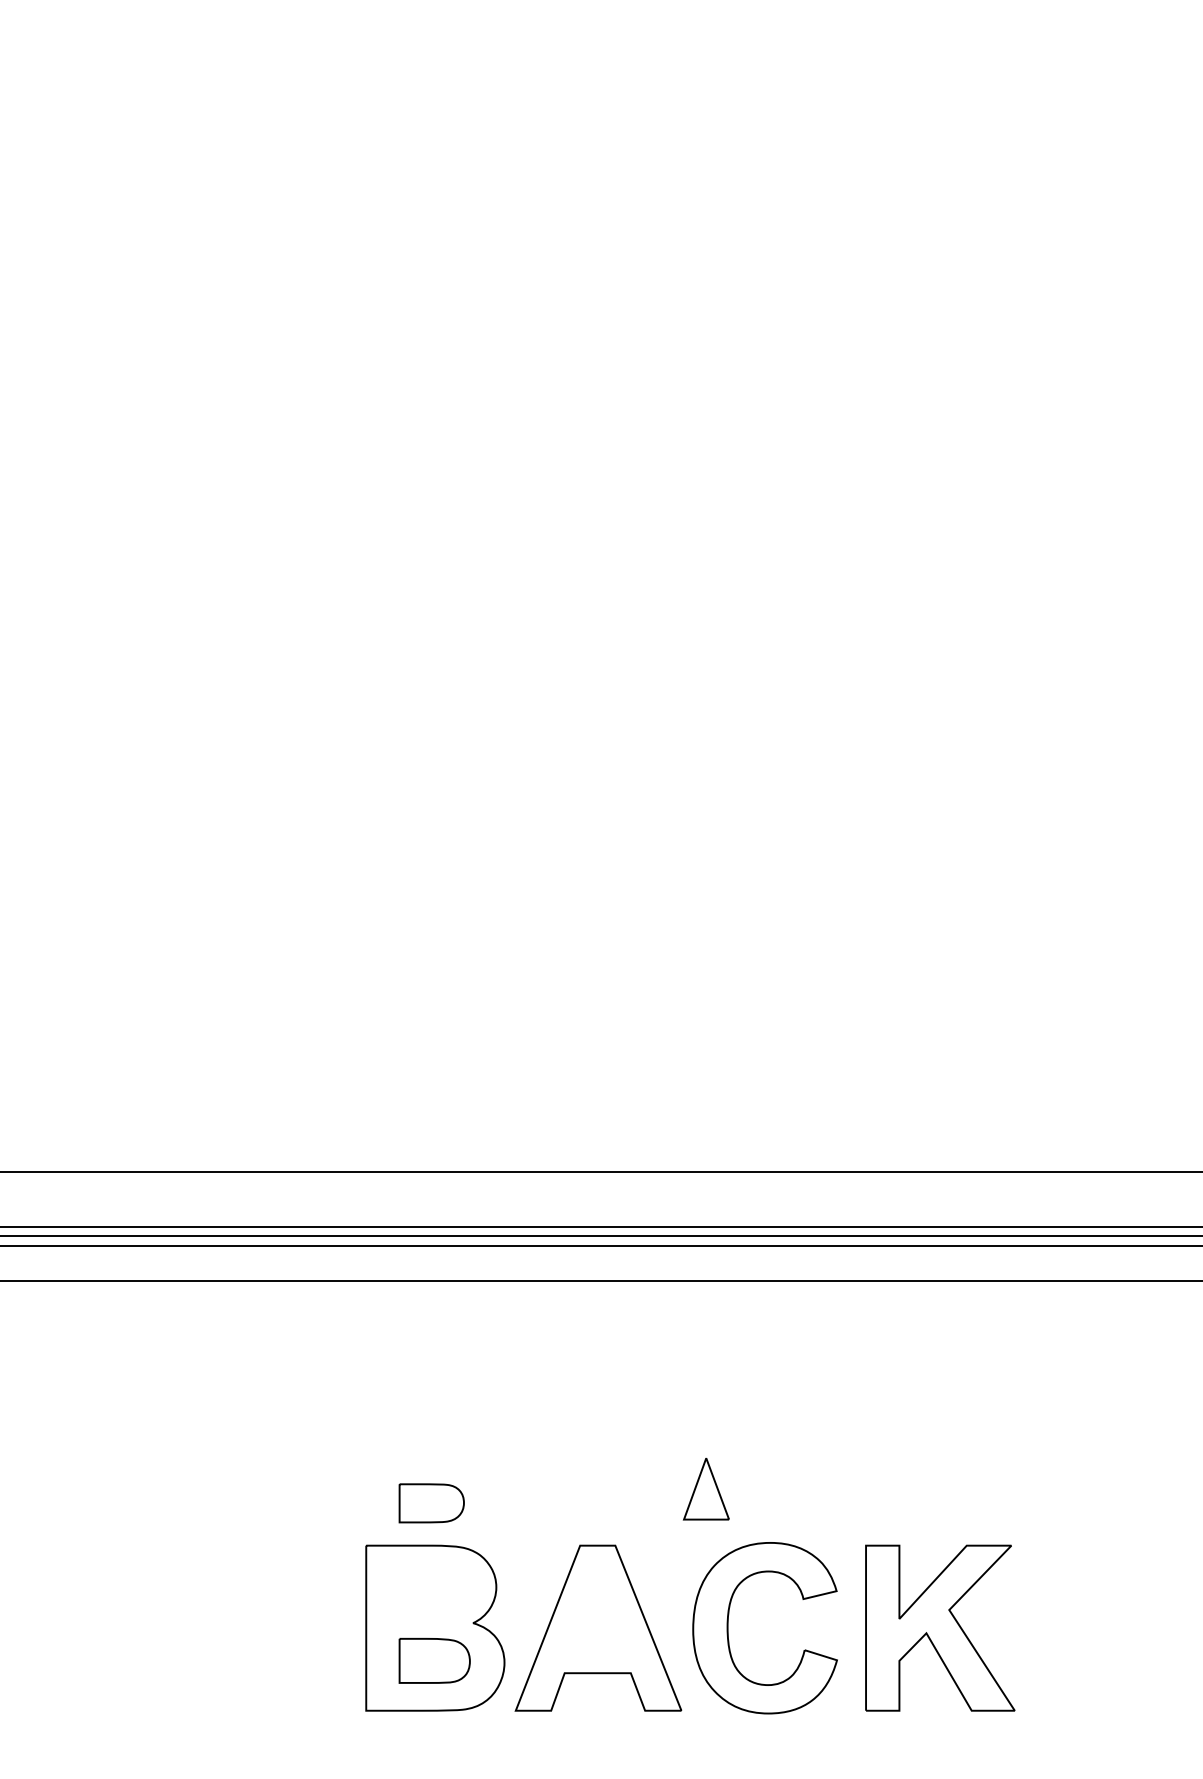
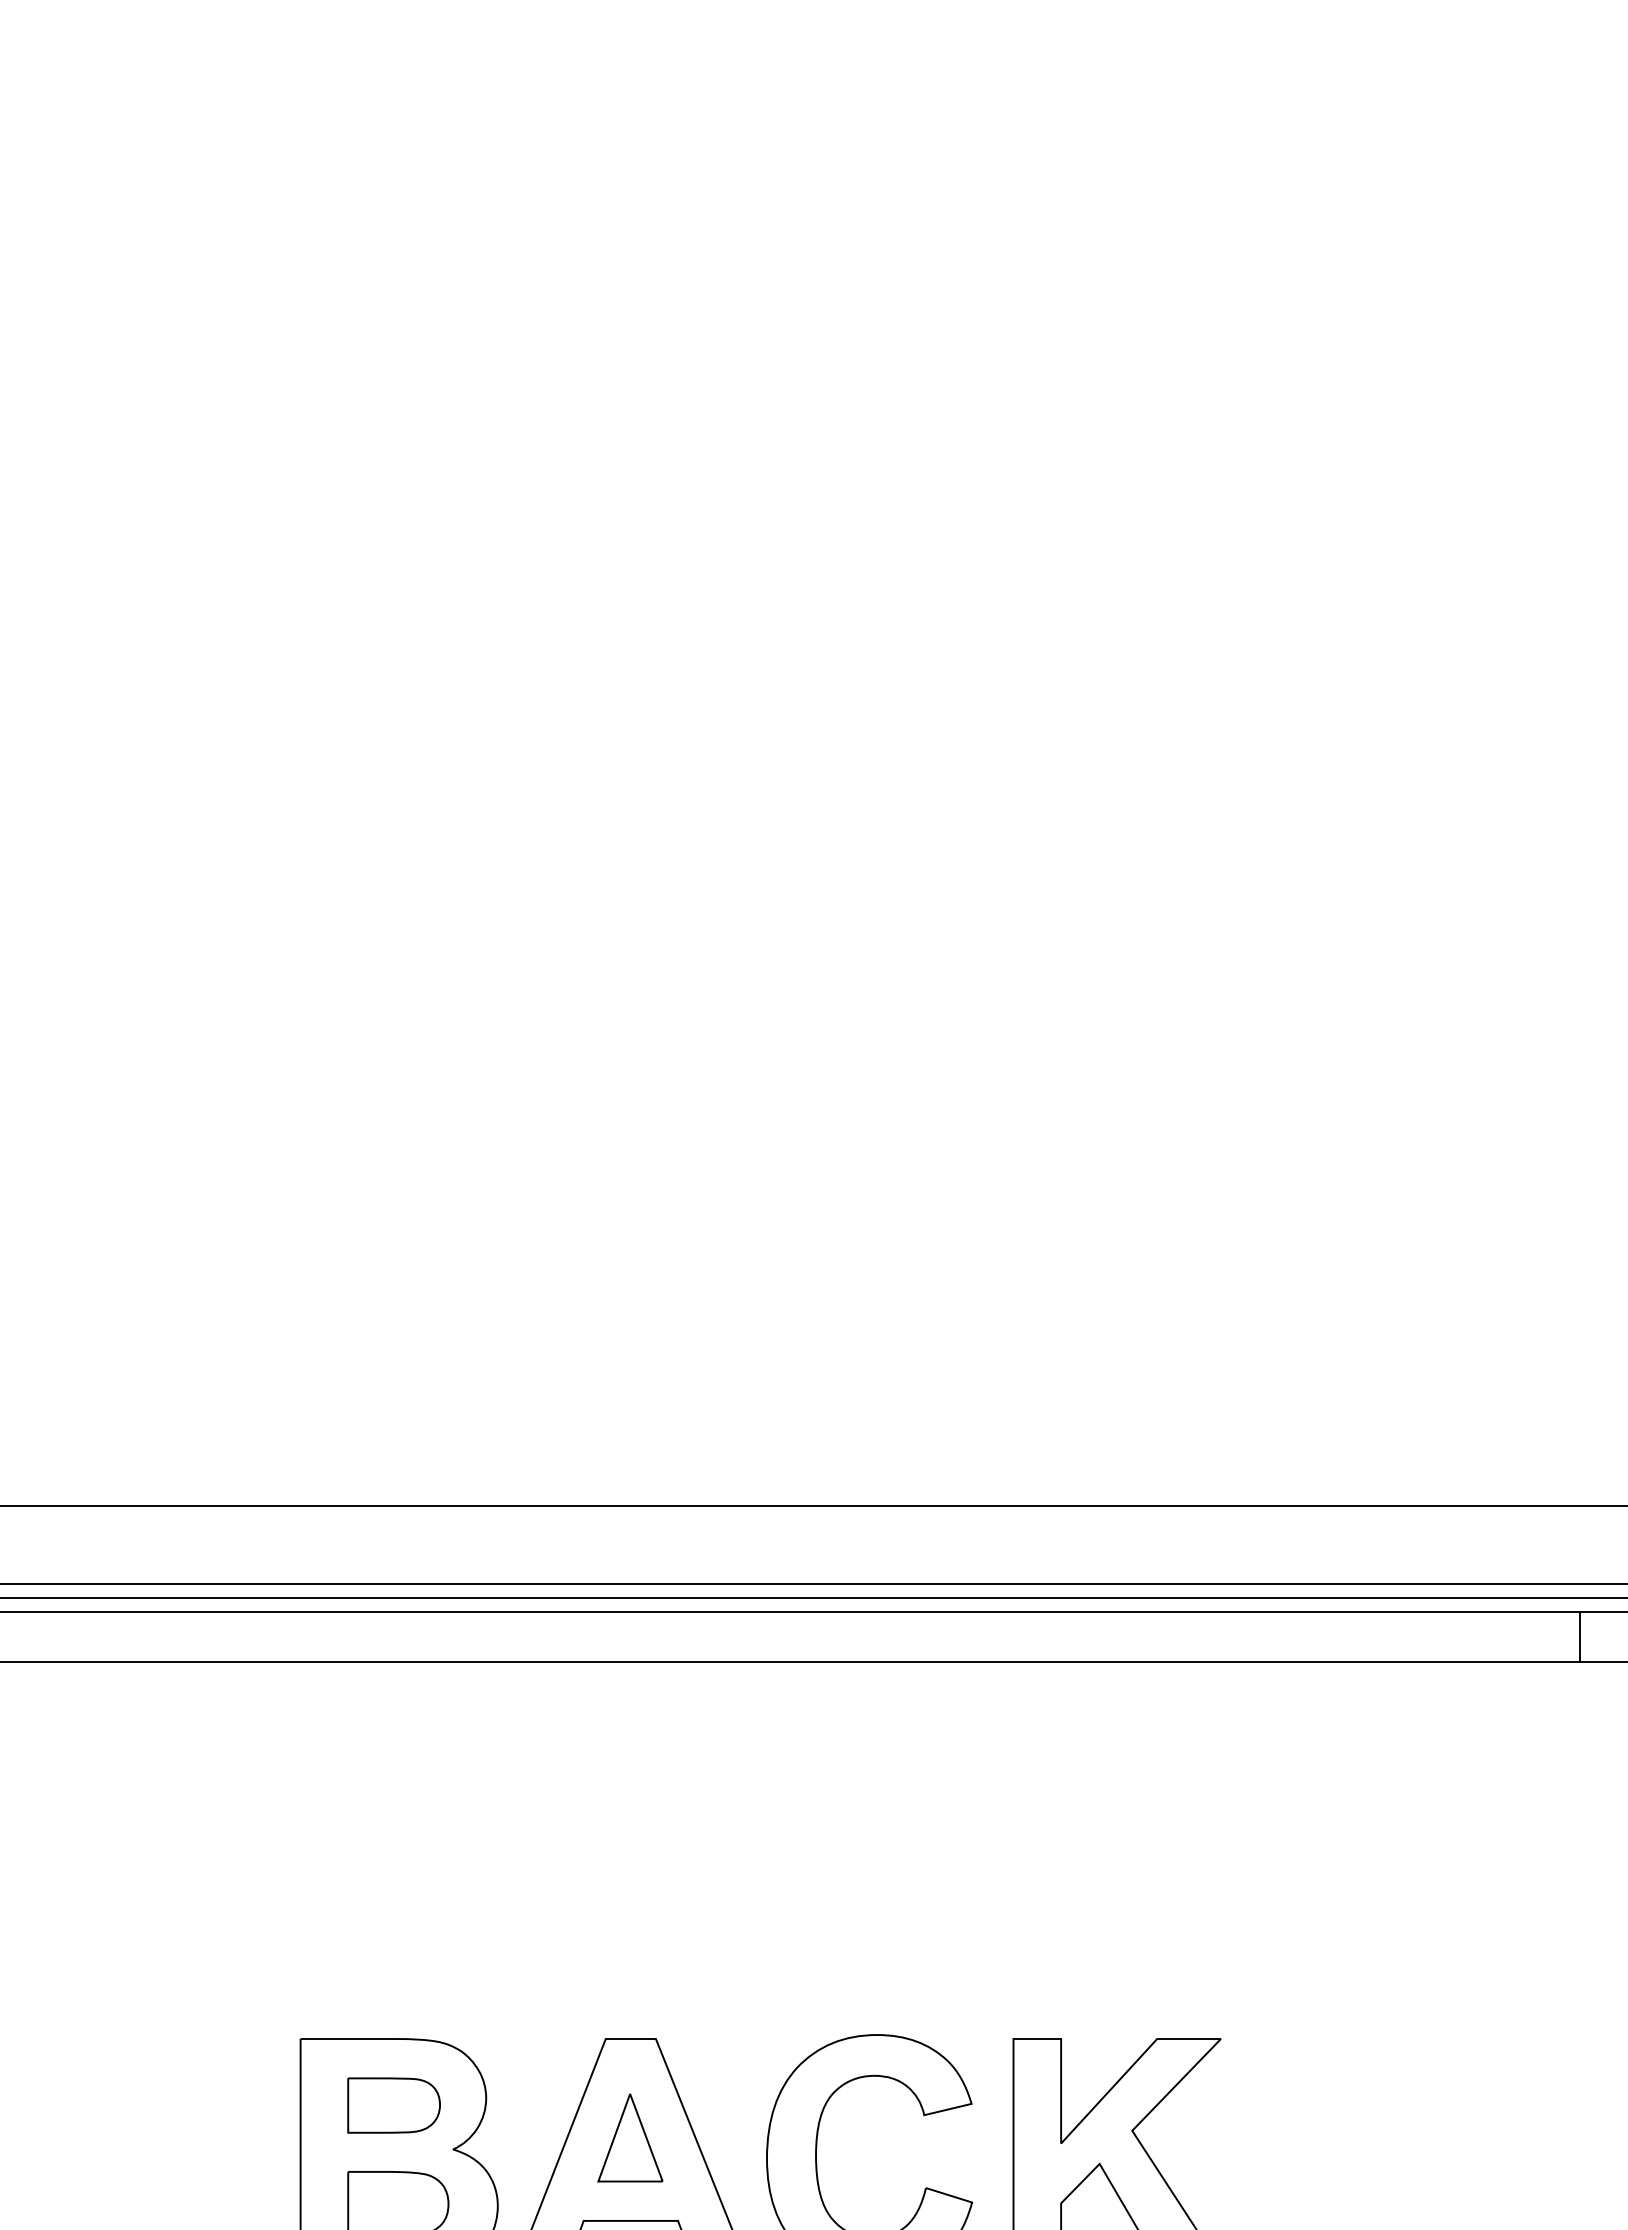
part: (705, 1488) -> (629, 2137), moved
part: (431, 1503) -> (393, 2105), moved

